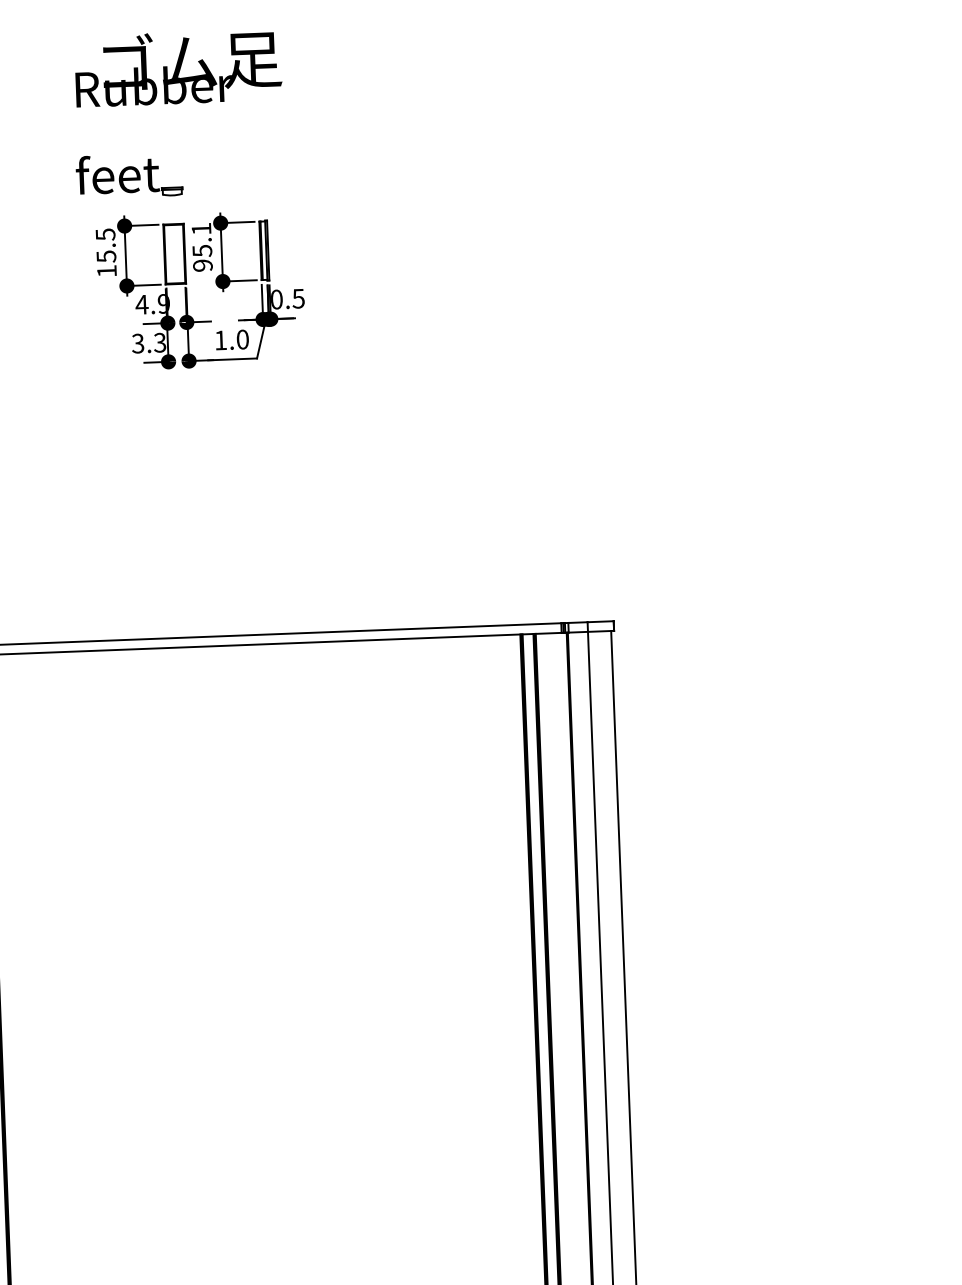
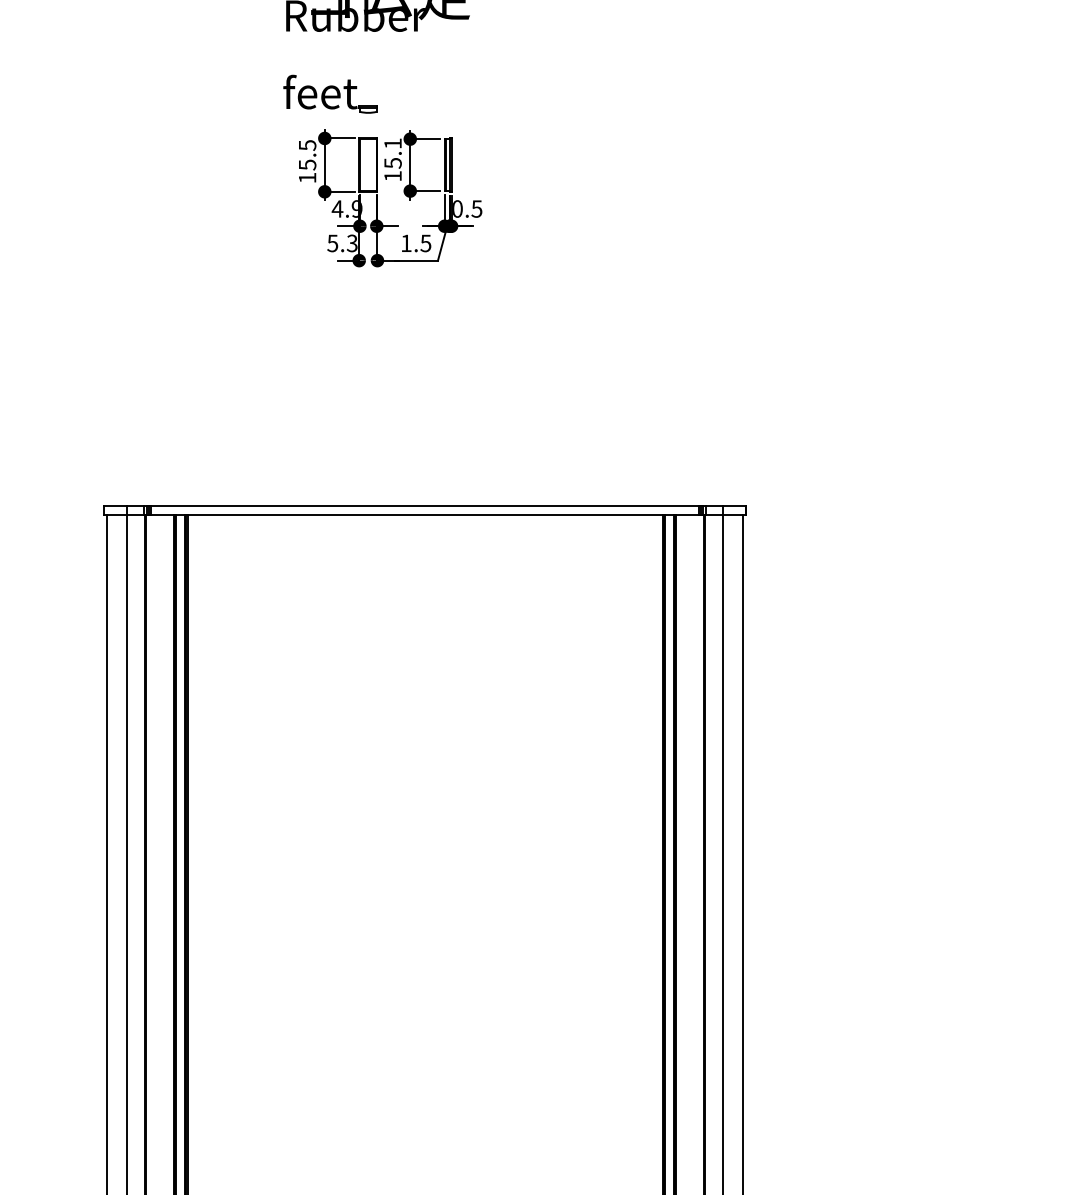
text: (202, 265) -> (392, 176), 95.1 -> 15.1
text: (242, 339) -> (425, 243), 1.0 -> 1.5
text: (138, 342) -> (333, 242), 3.3 -> 5.3

